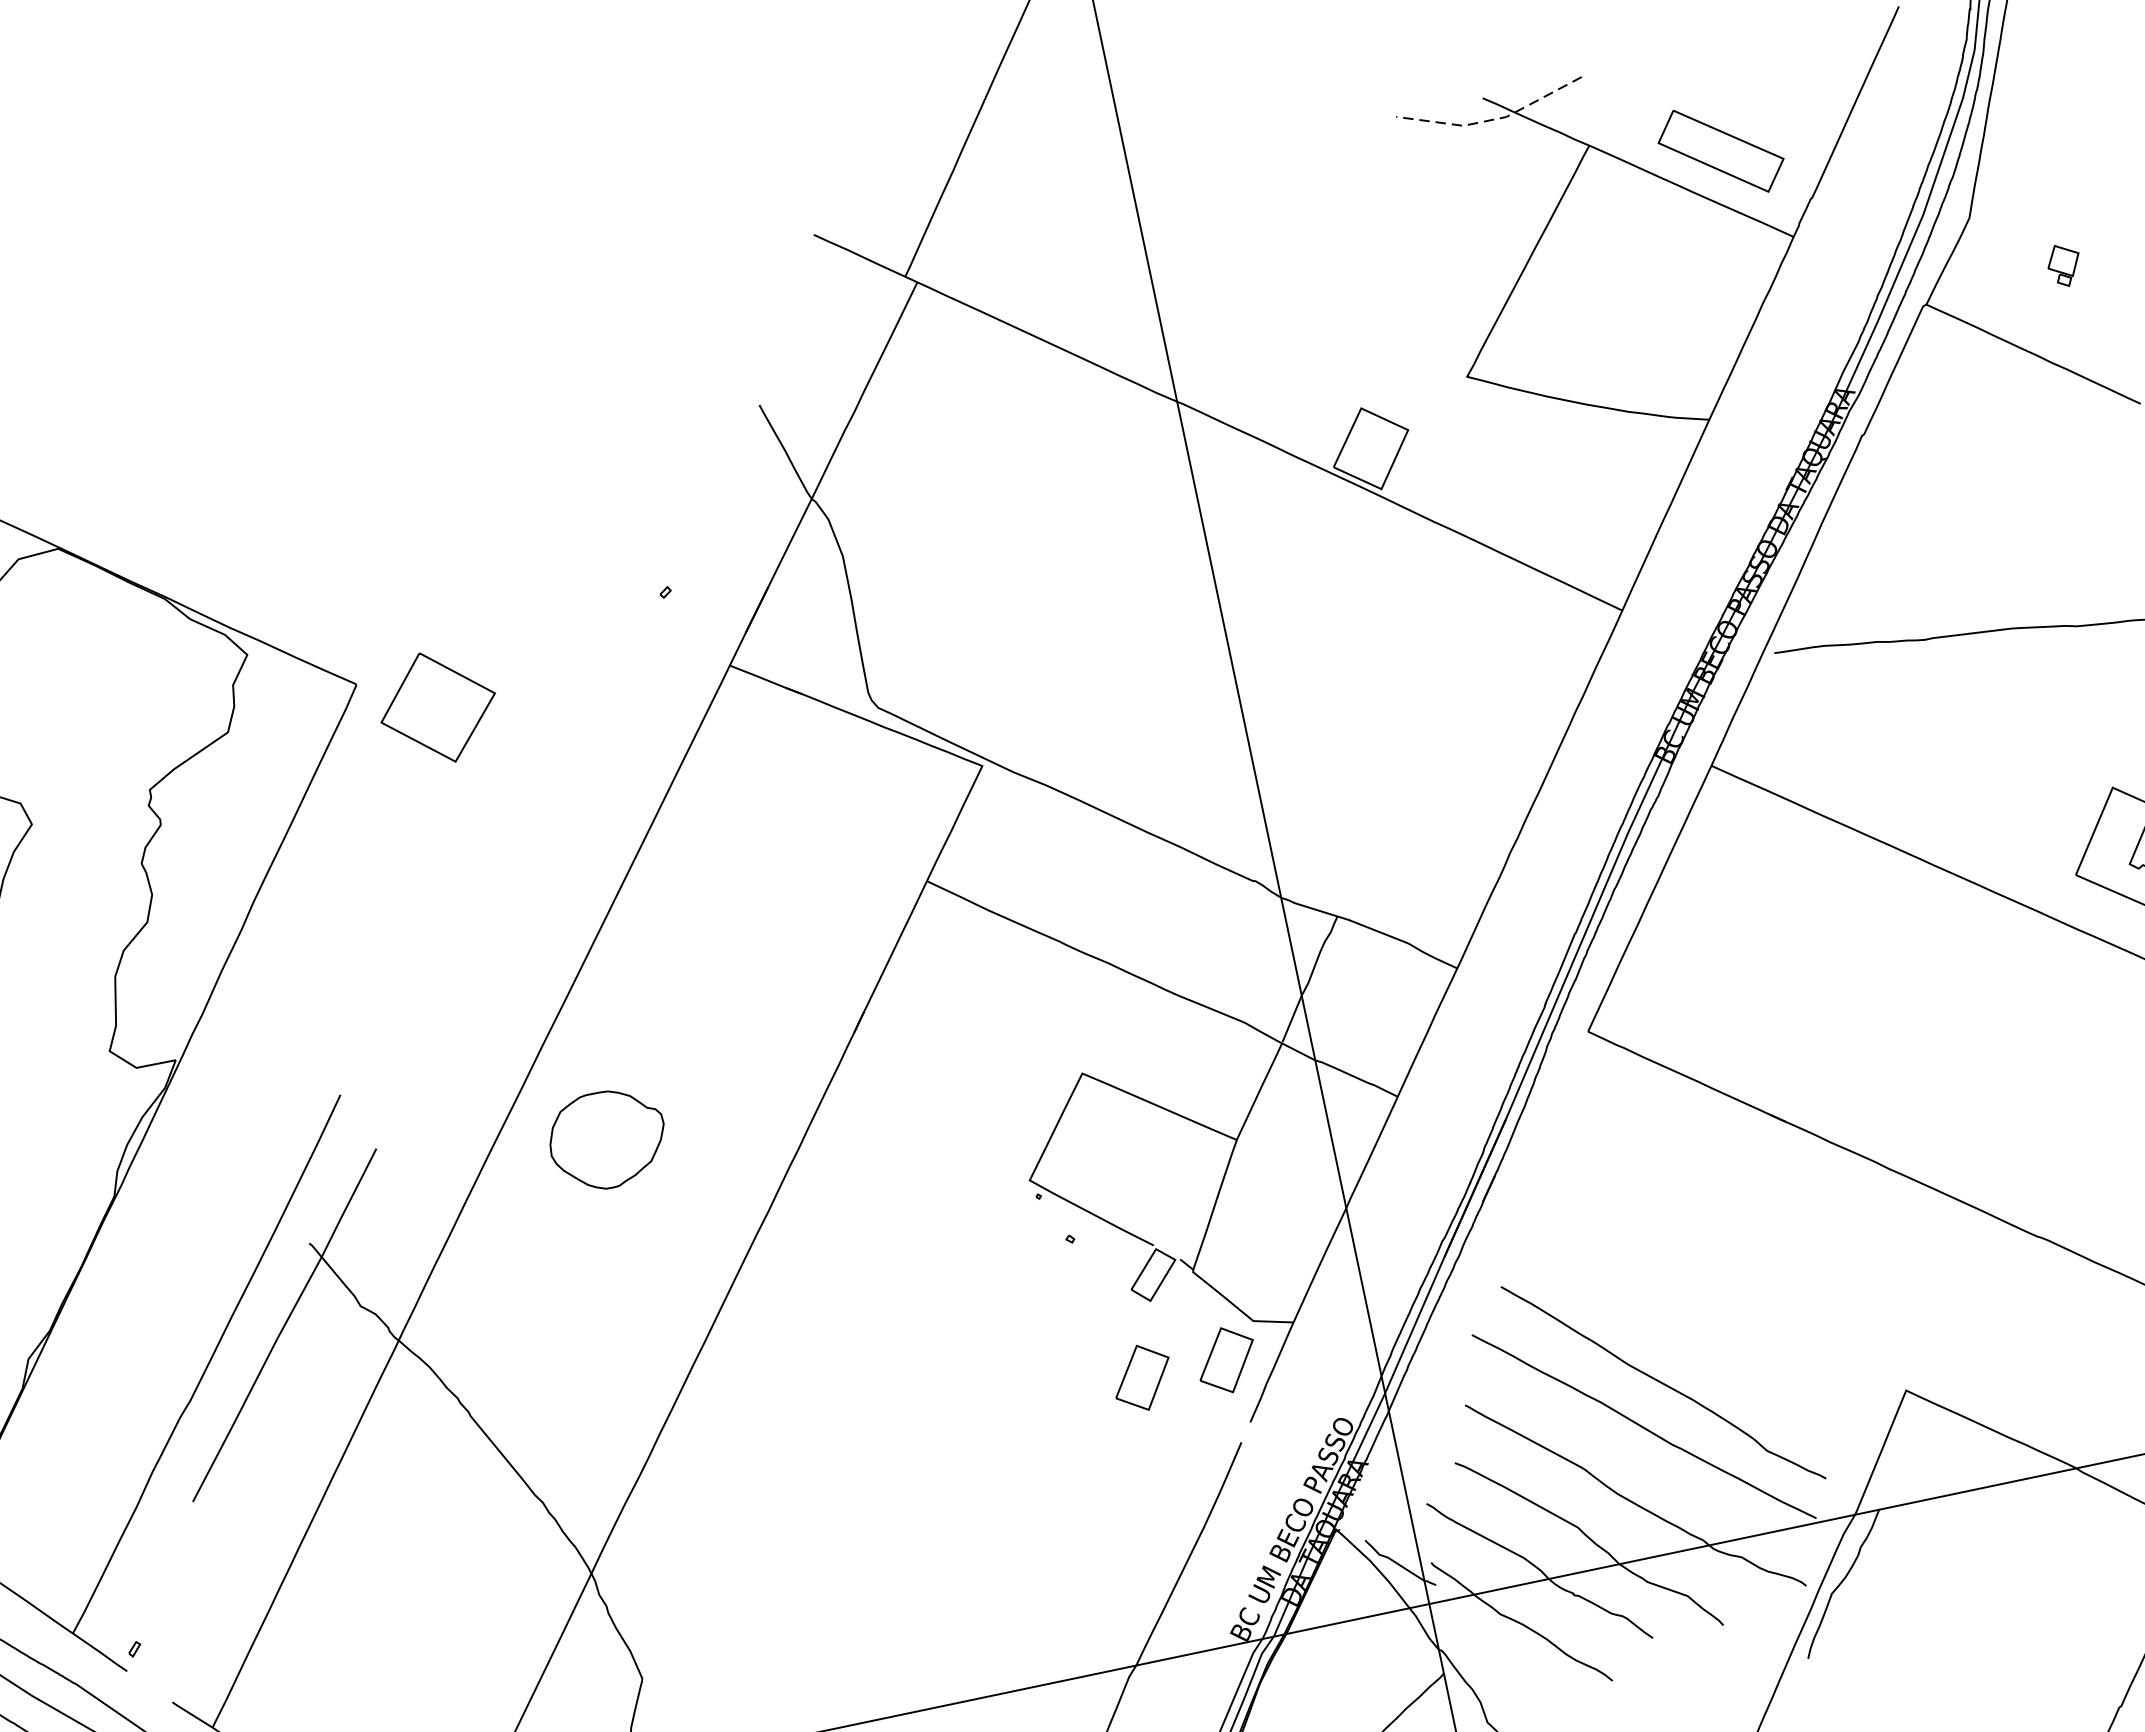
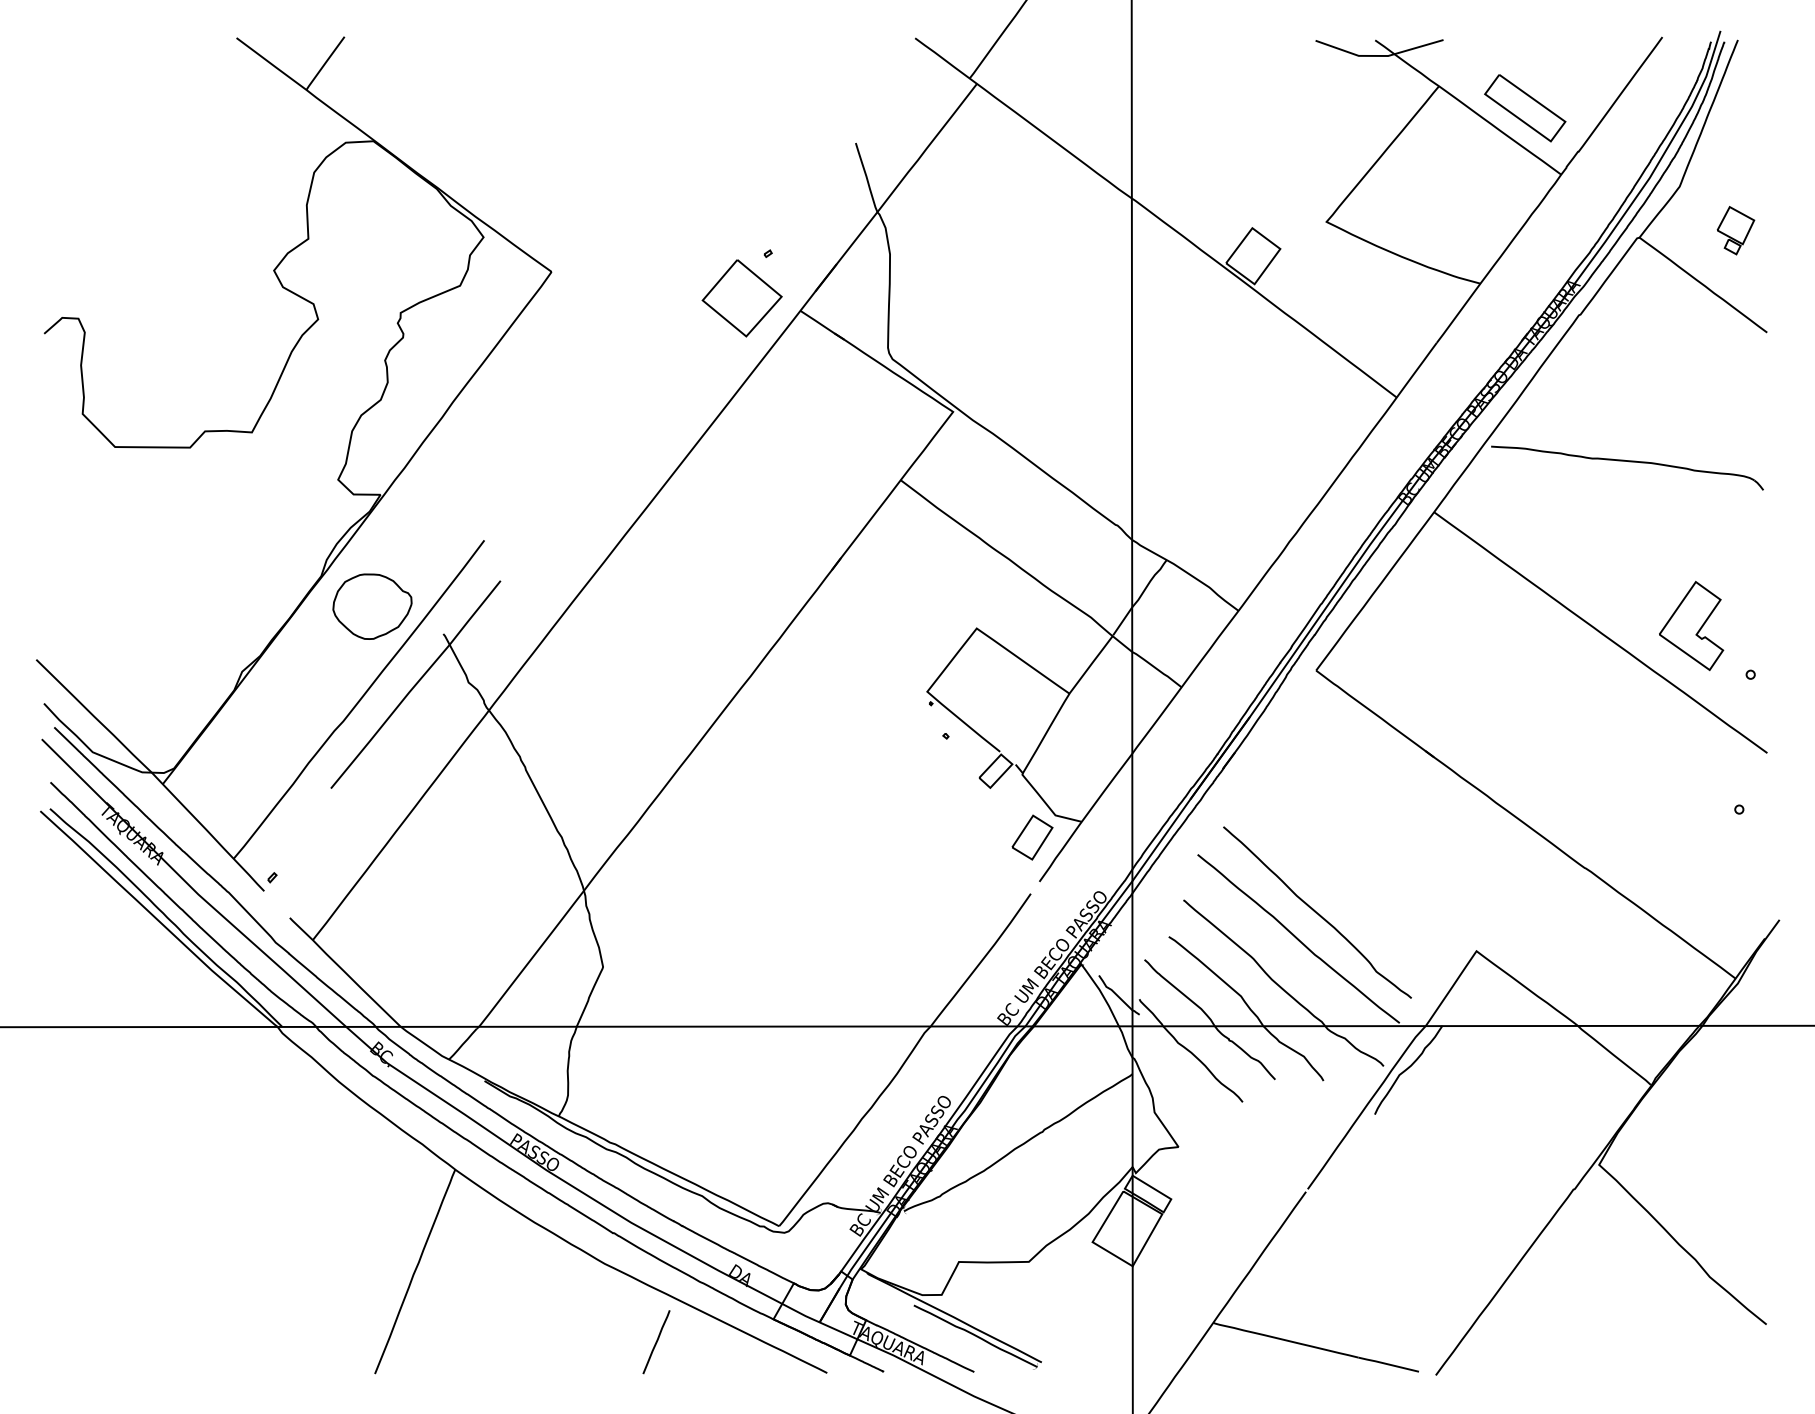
line: (1493, 118) -> (1379, 55), dashed -> solid
part: (2063, 265) -> (1735, 230), size x1.67
part: (437, 708) -> (741, 298), moved
part: (607, 1139) -> (372, 606), moved
part: (1142, 1377) -> (974, 837), removed

